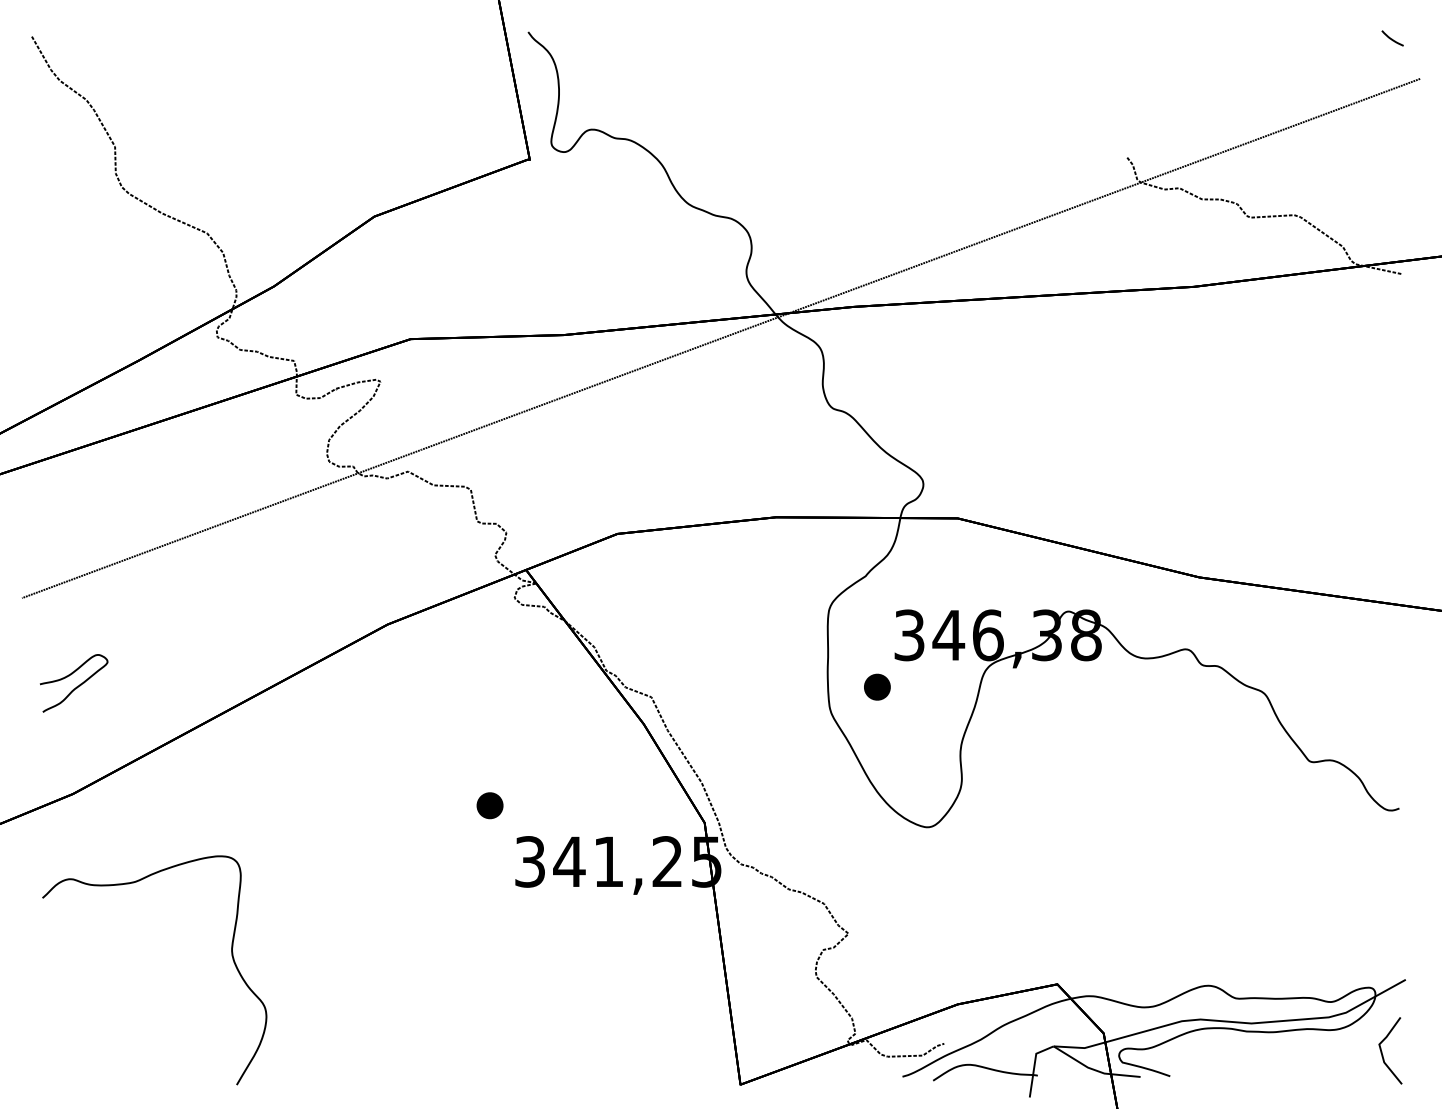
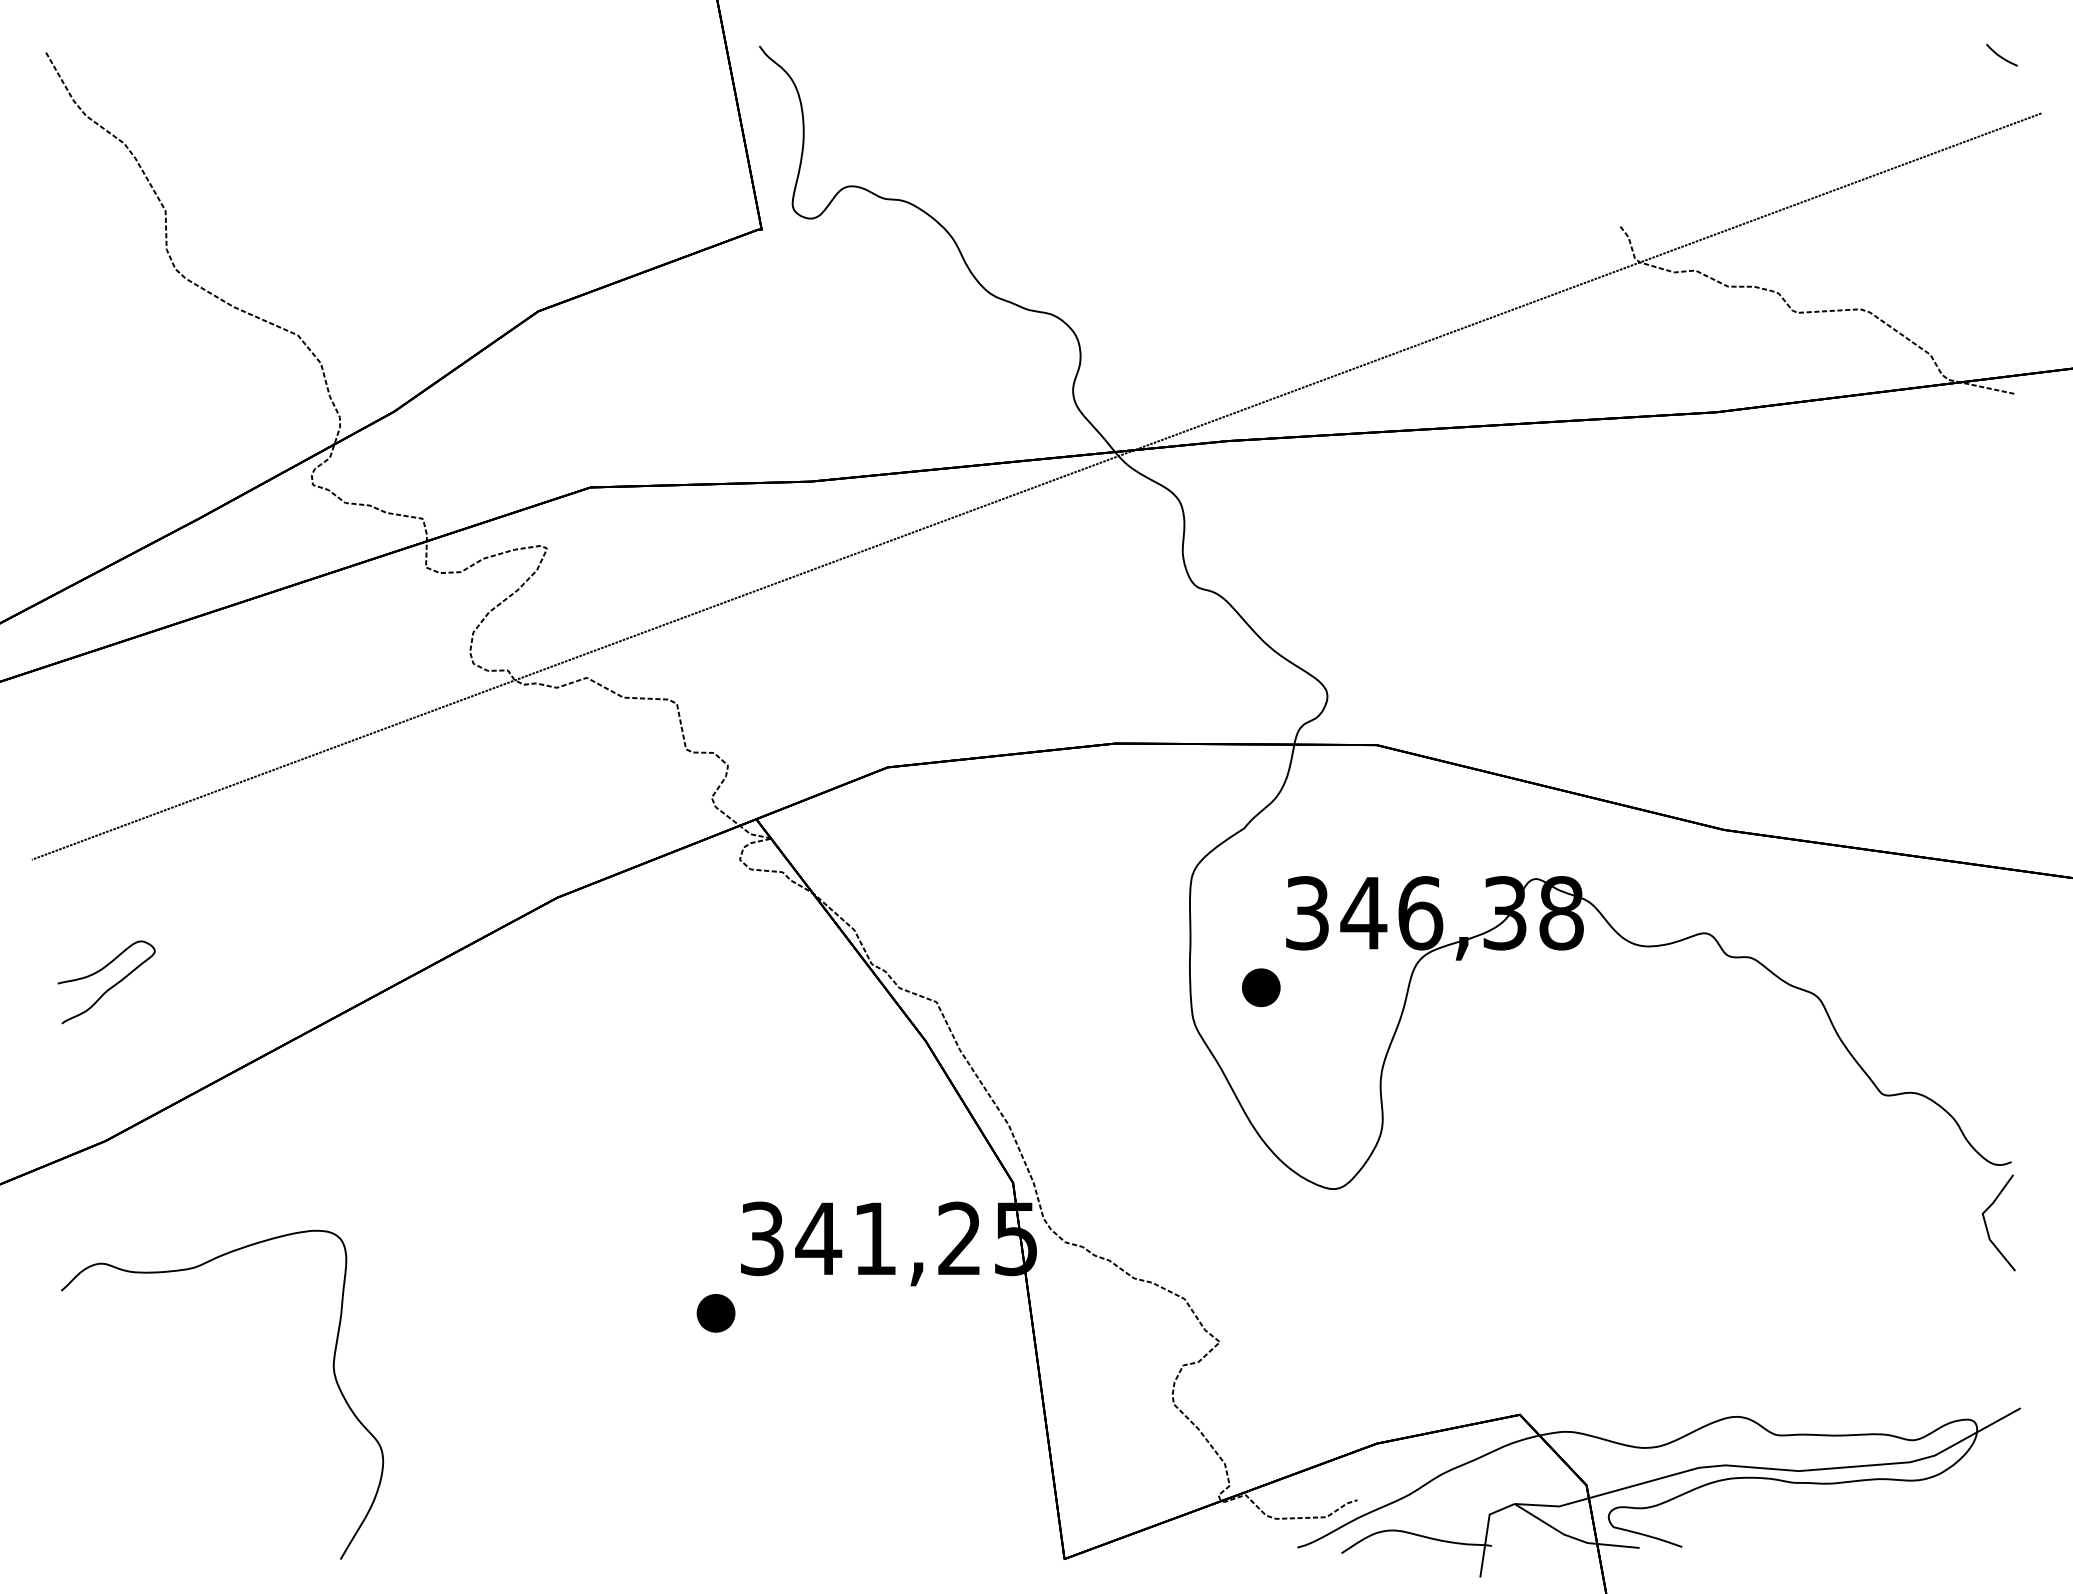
part: (489, 805) -> (715, 1312), moved
line: (1382, 1051) -> (1987, 1223), moved

